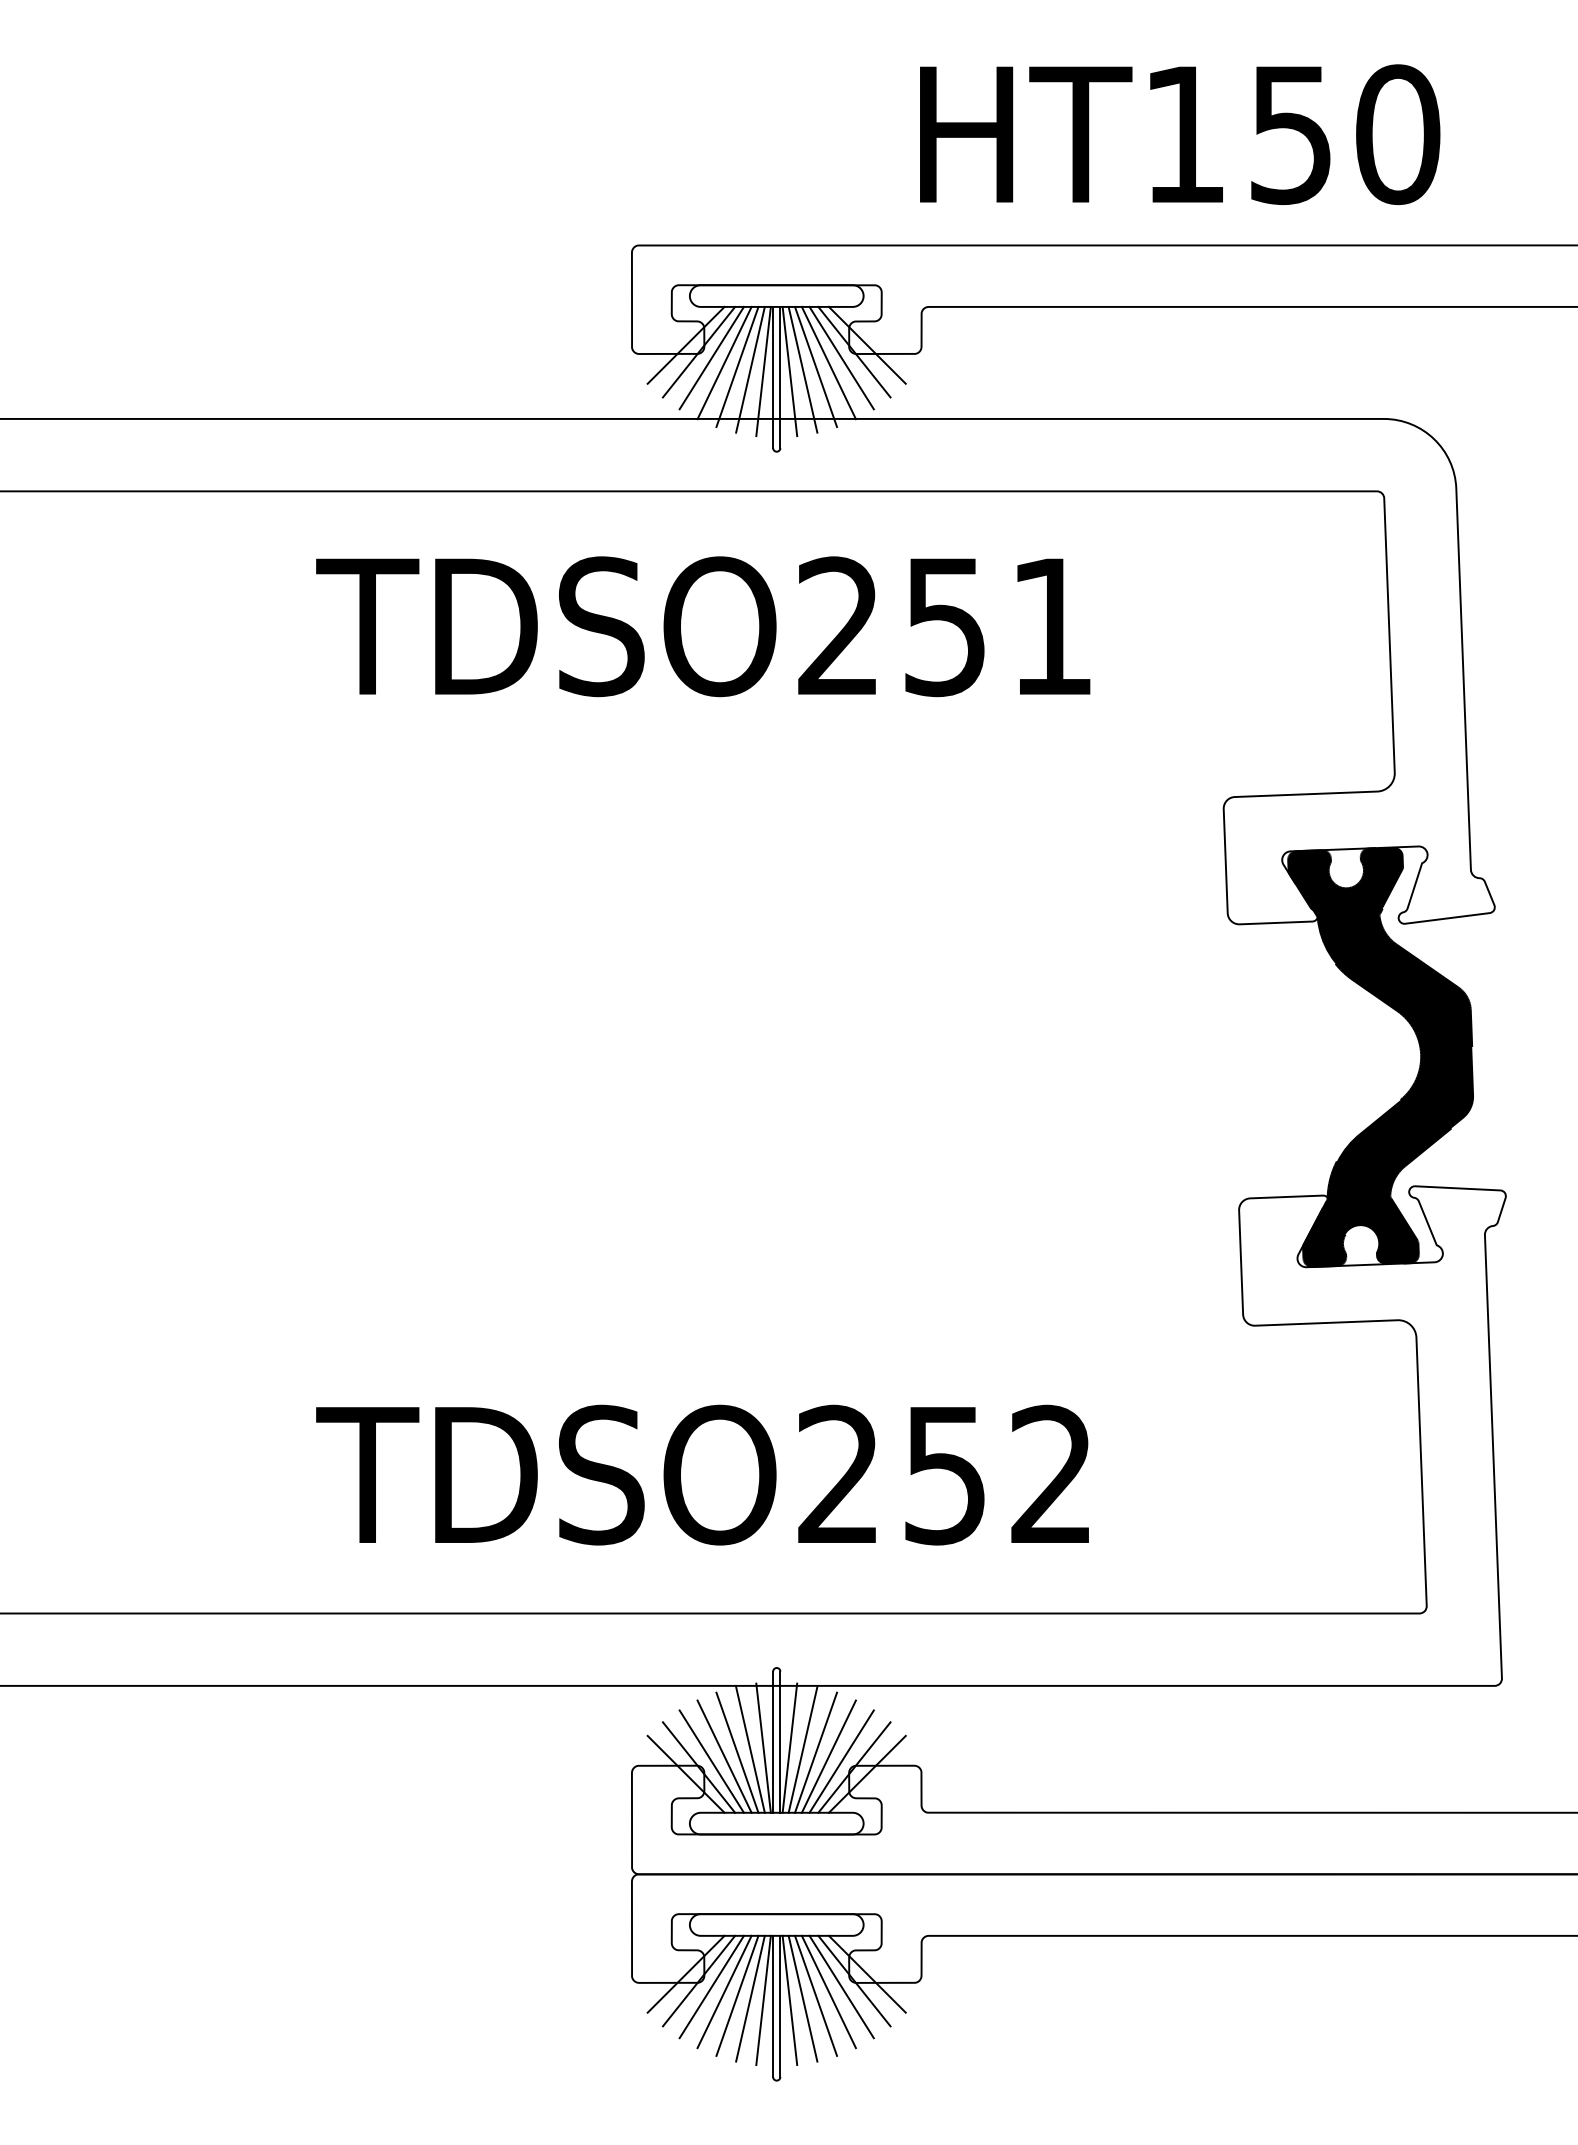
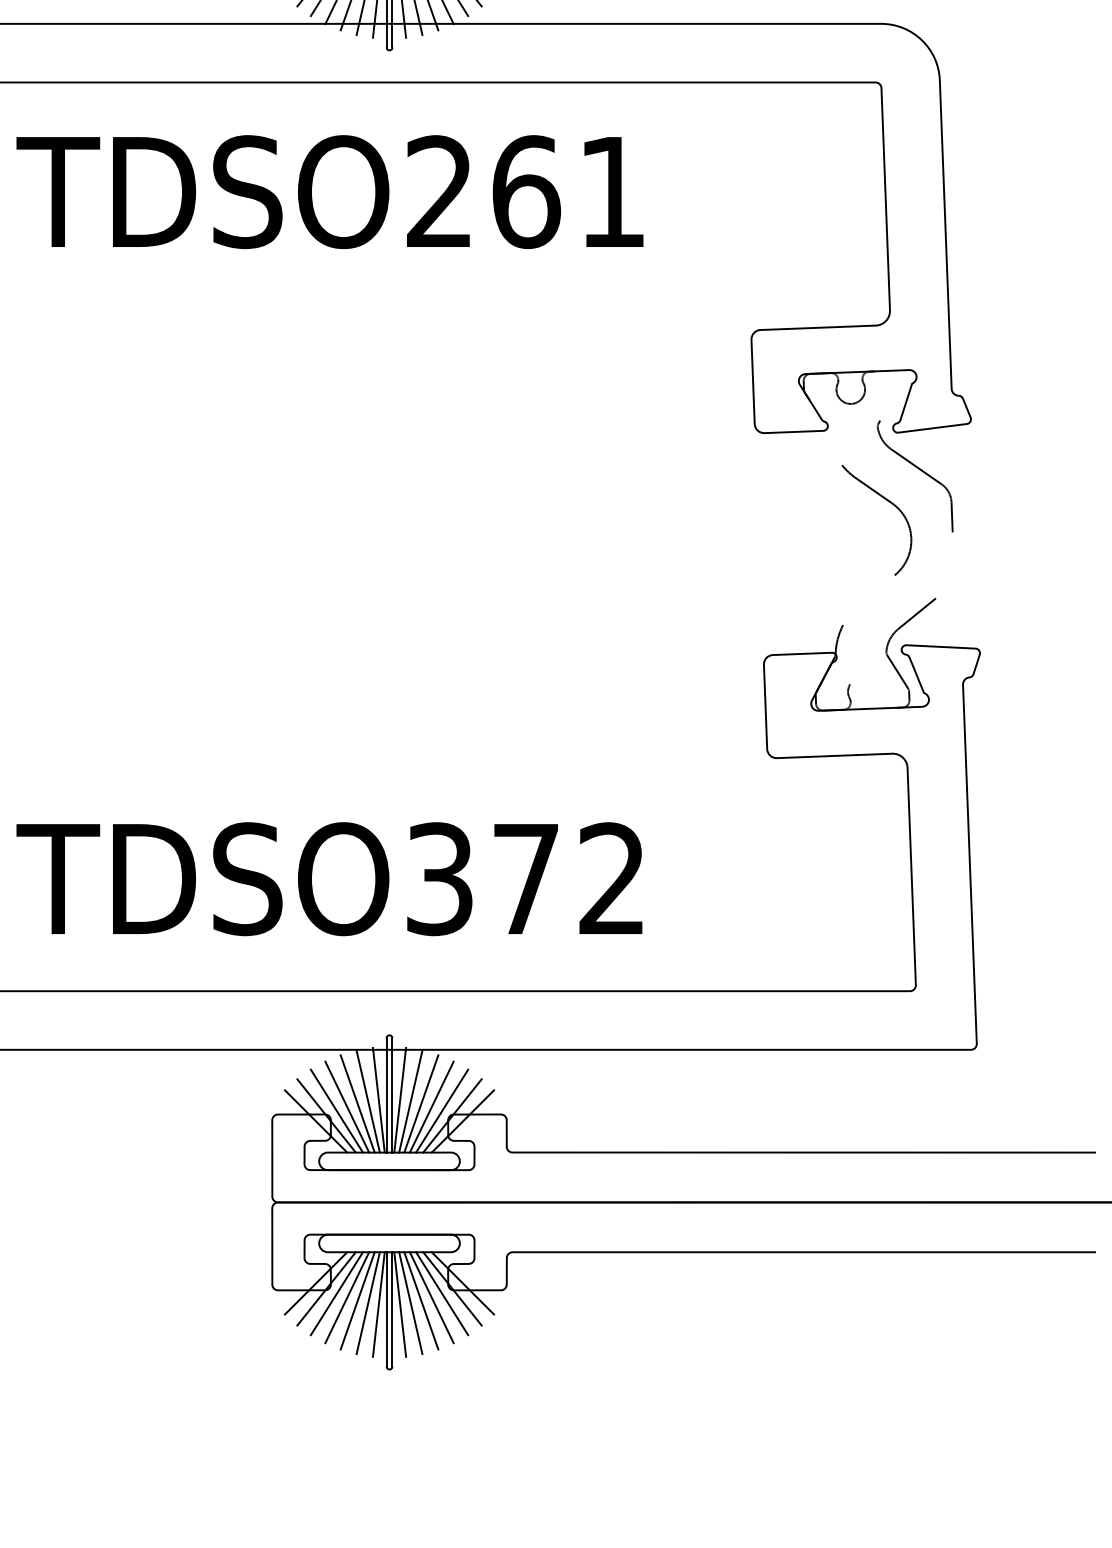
text: (946, 626) -> (526, 191), TDSO251 -> TDSO261
fill: (1381, 1057) -> (879, 540), removed
text: (891, 1474) -> (482, 878), TDSO252 -> TDSO372

